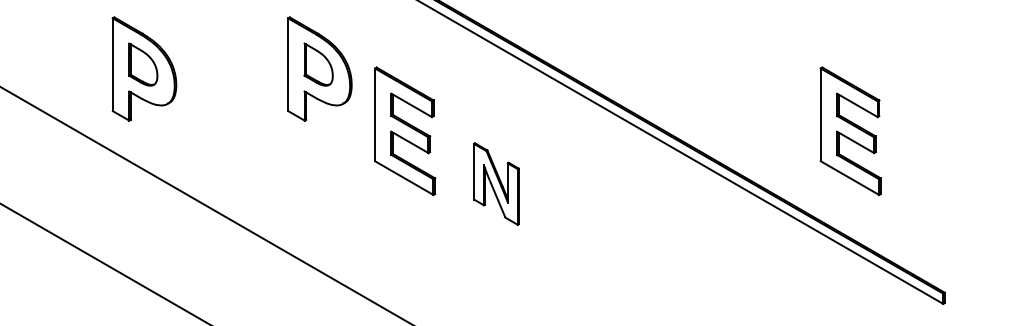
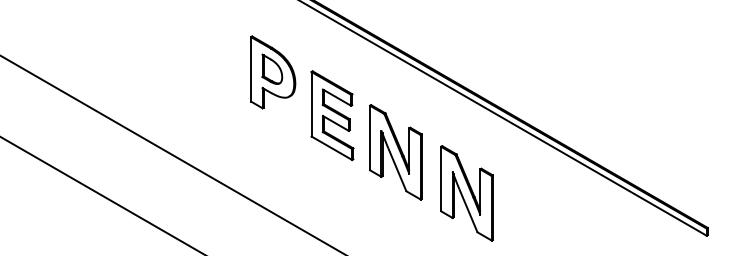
part: (144, 69) -> (151, 72), removed
part: (850, 131) -> (642, 115), removed
part: (495, 184) -> (395, 152), size x1.67
part: (597, 243) -> (466, 193), added

